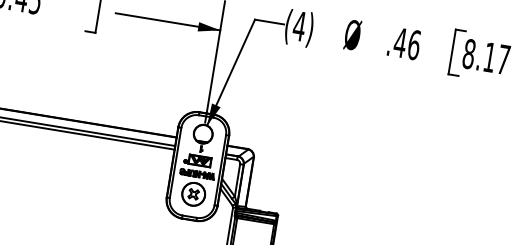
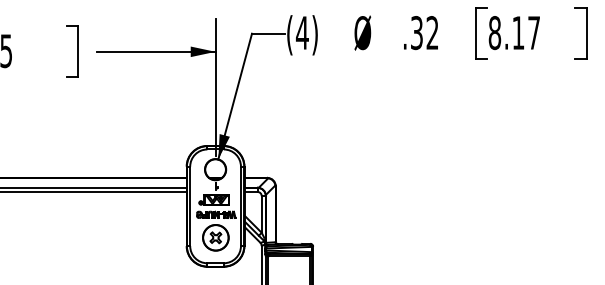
text: (407, 44) -> (424, 33), .46 -> .32

